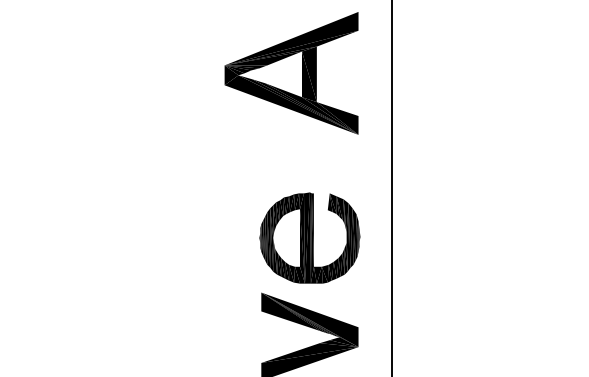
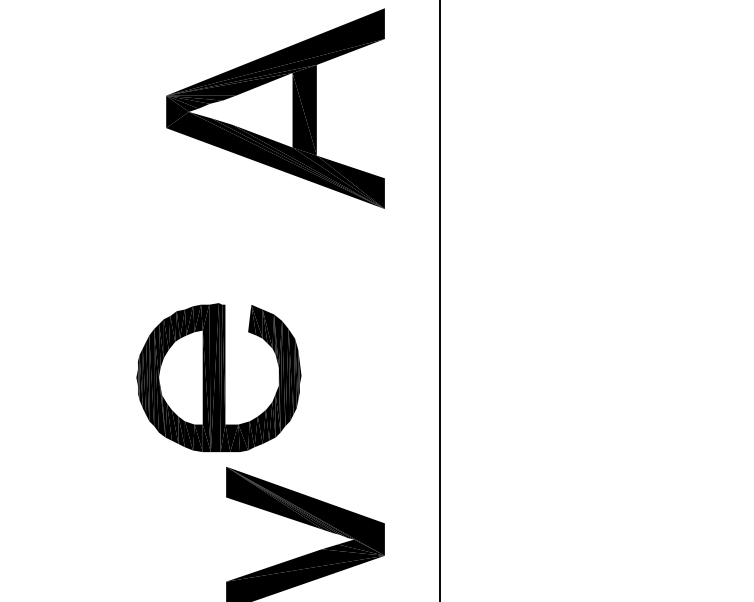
part: (309, 237) -> (218, 376), moved

